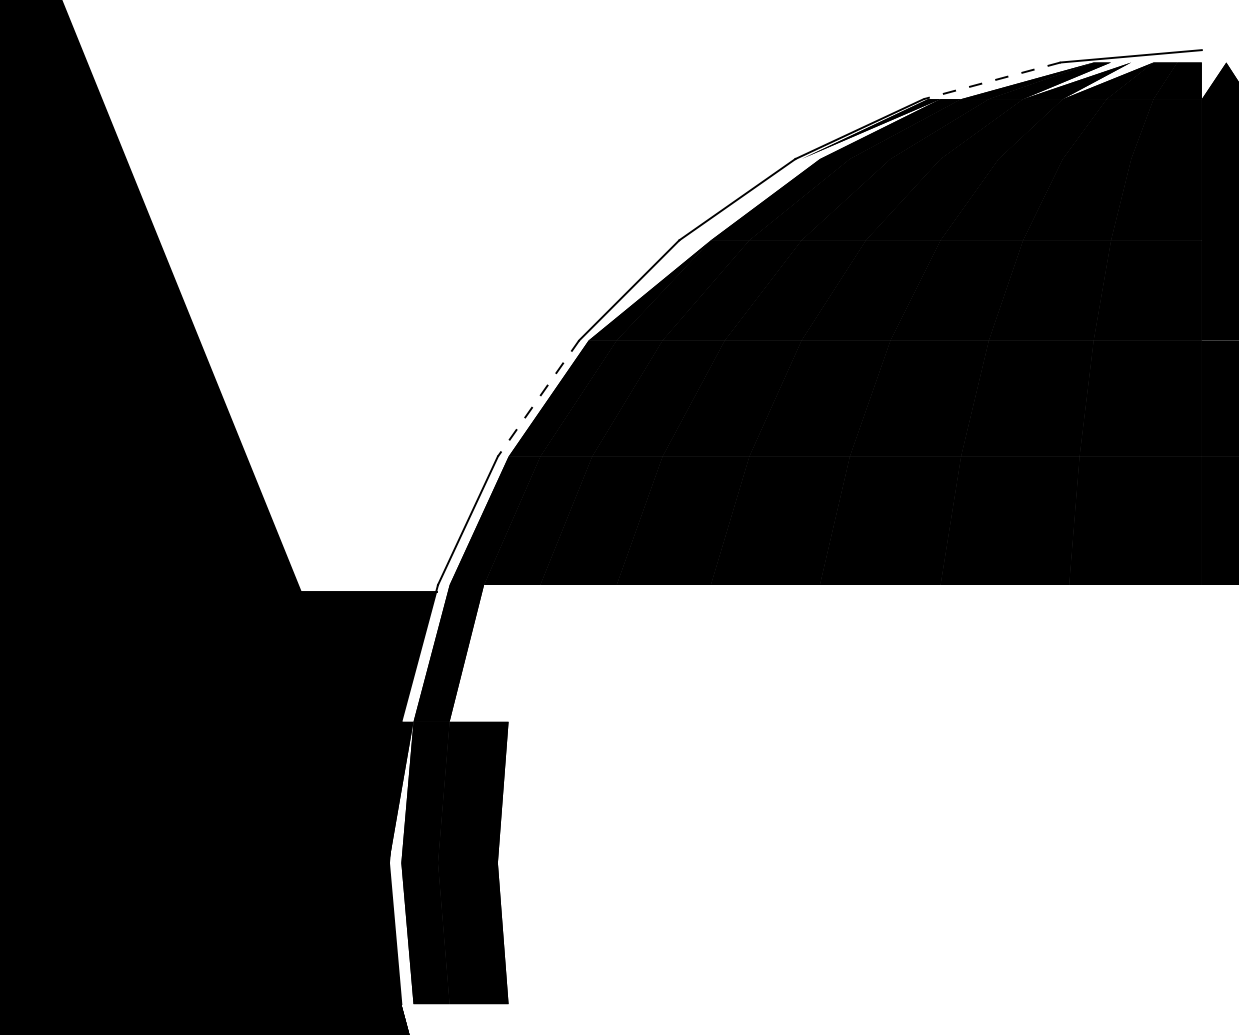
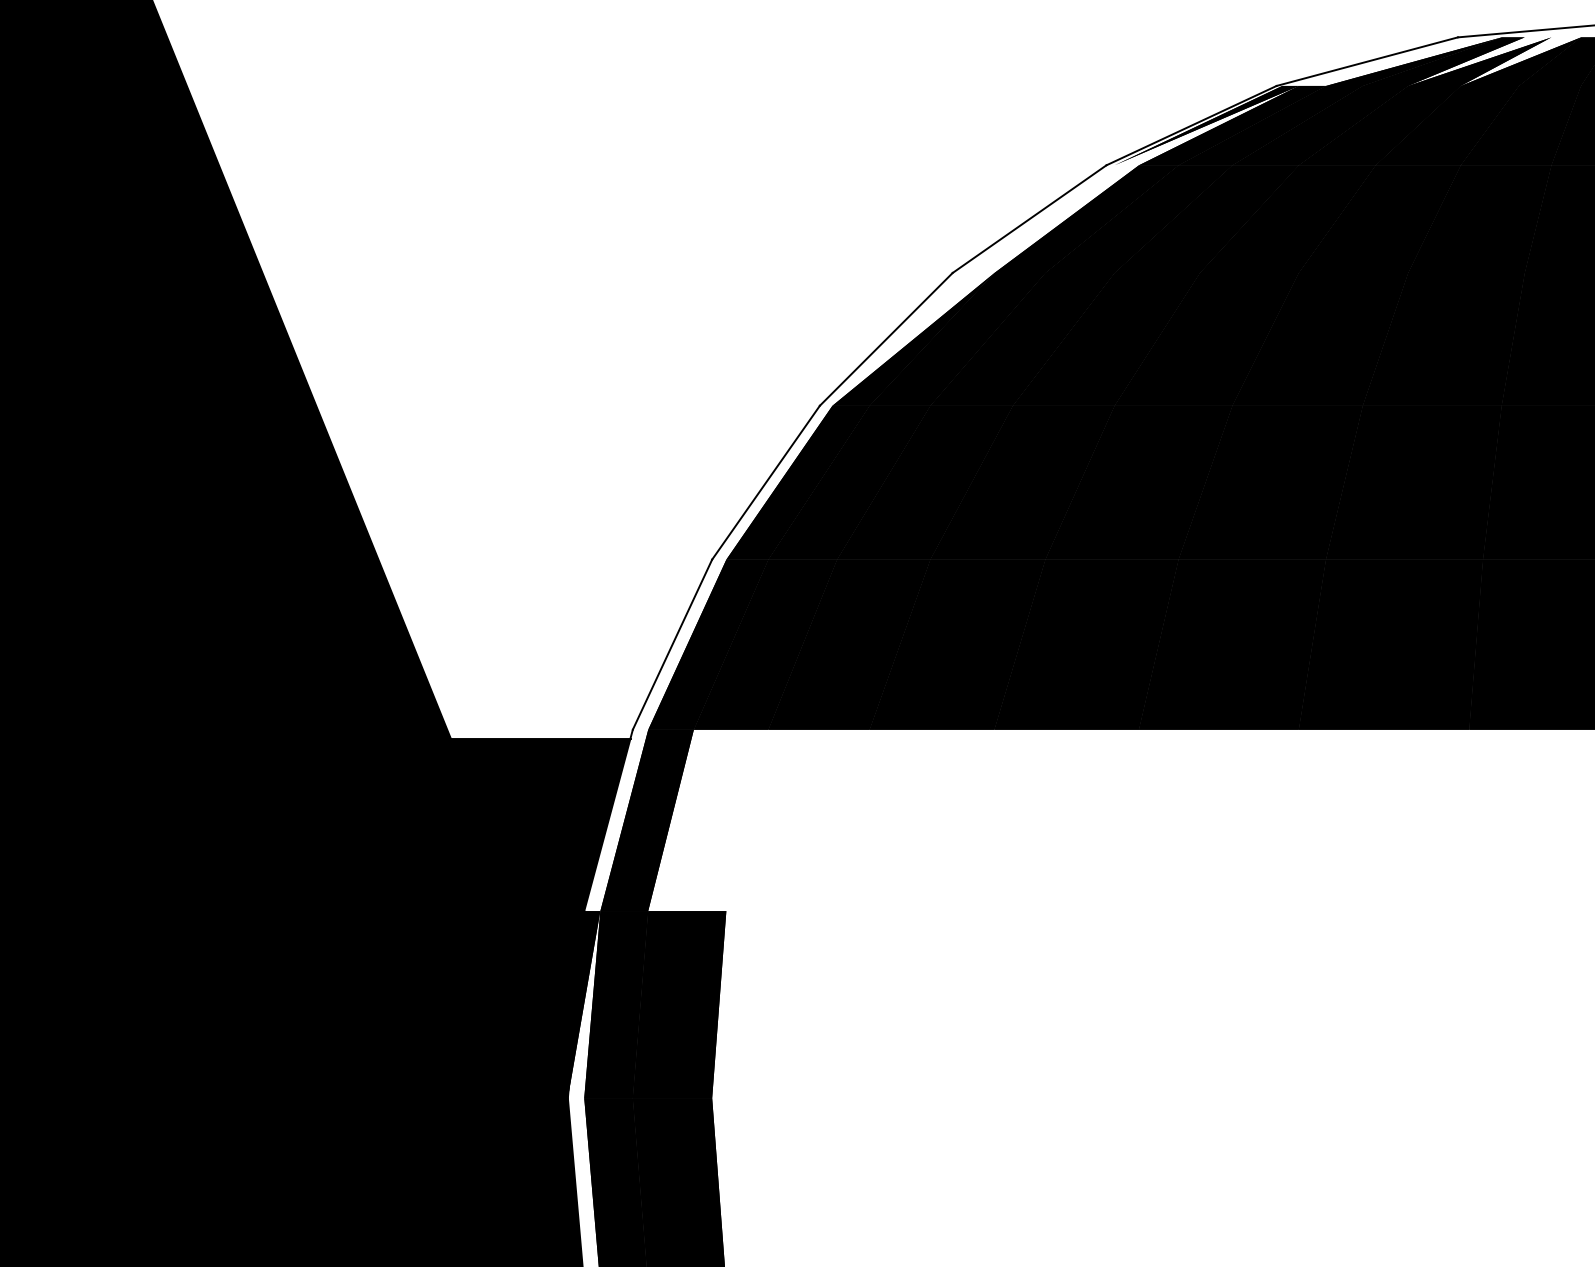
line: (992, 80) -> (1367, 61), dashed -> solid
line: (538, 398) -> (765, 482), dashed -> solid

